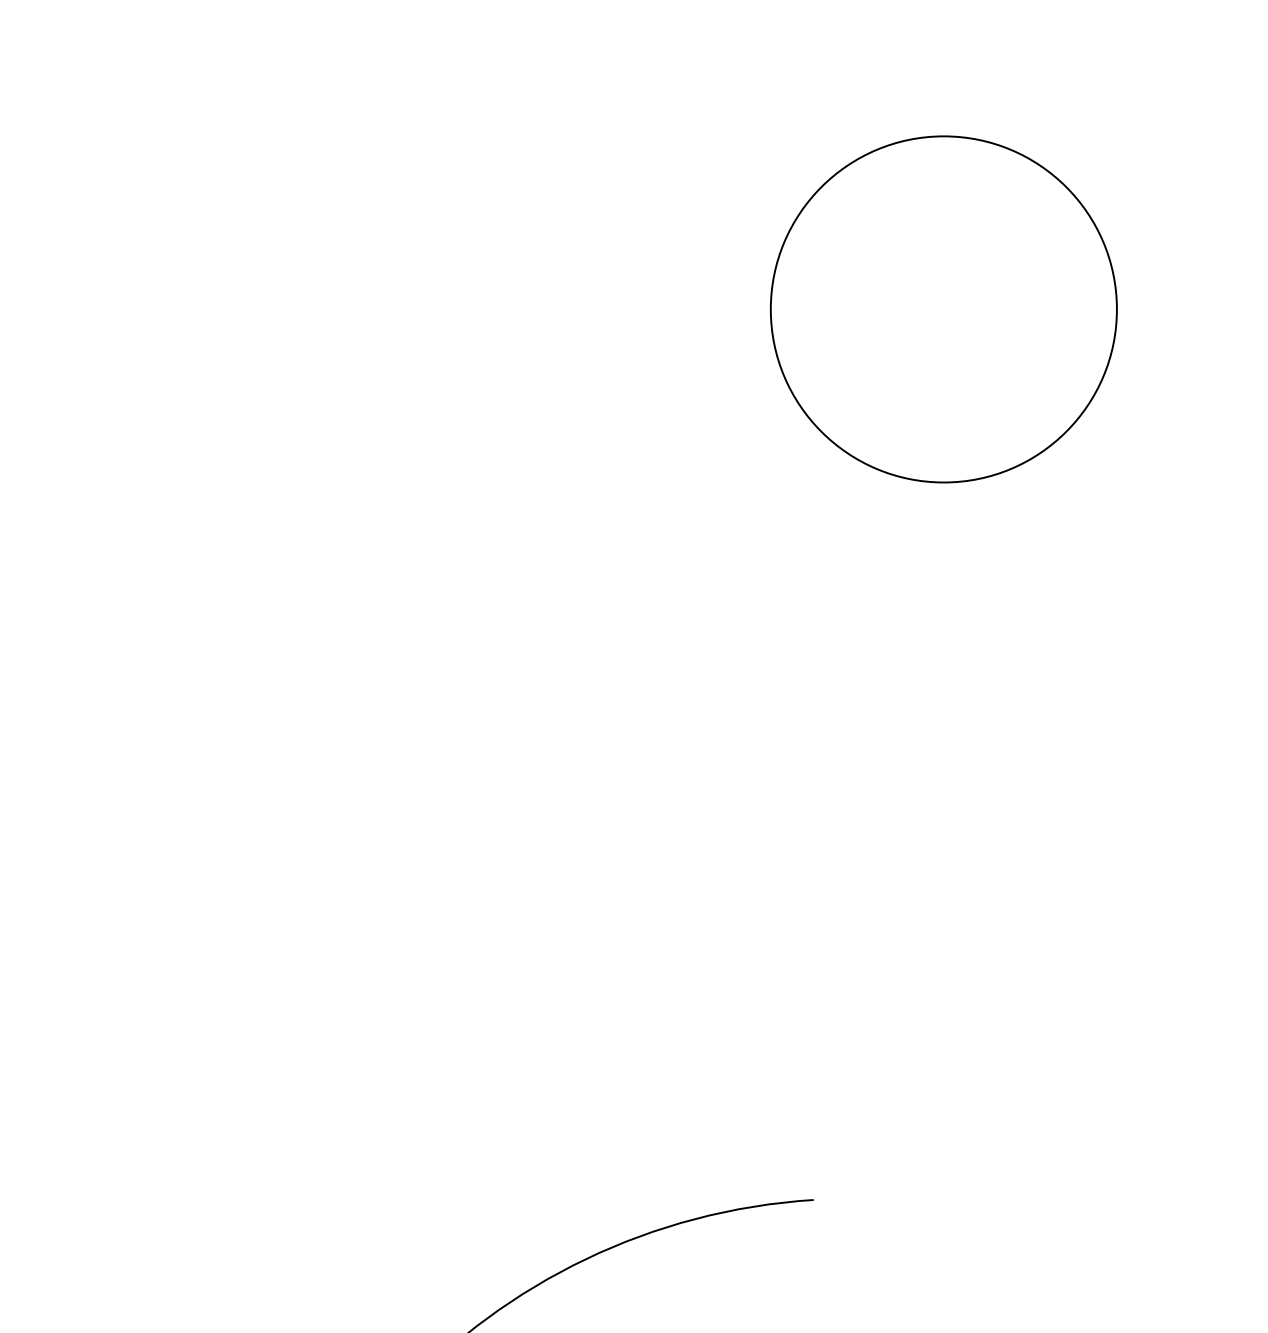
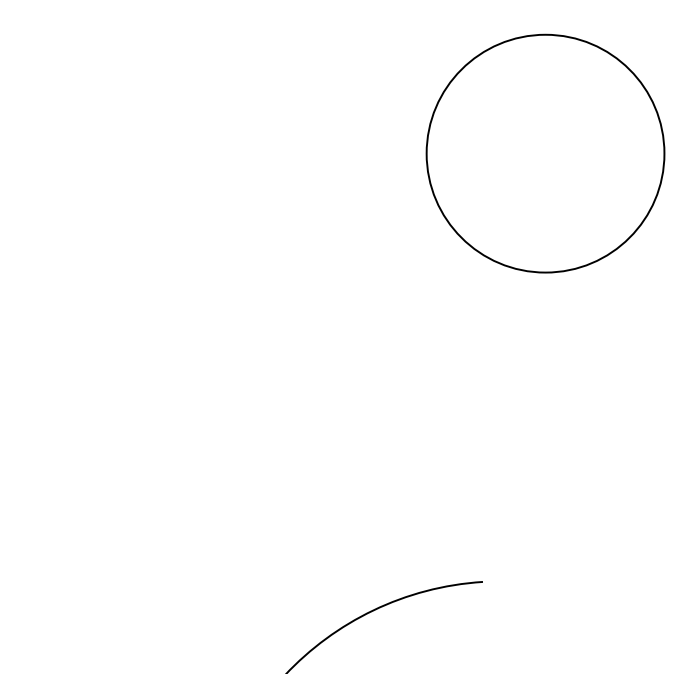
circle: (943, 309) -> (545, 153), size x1.43

